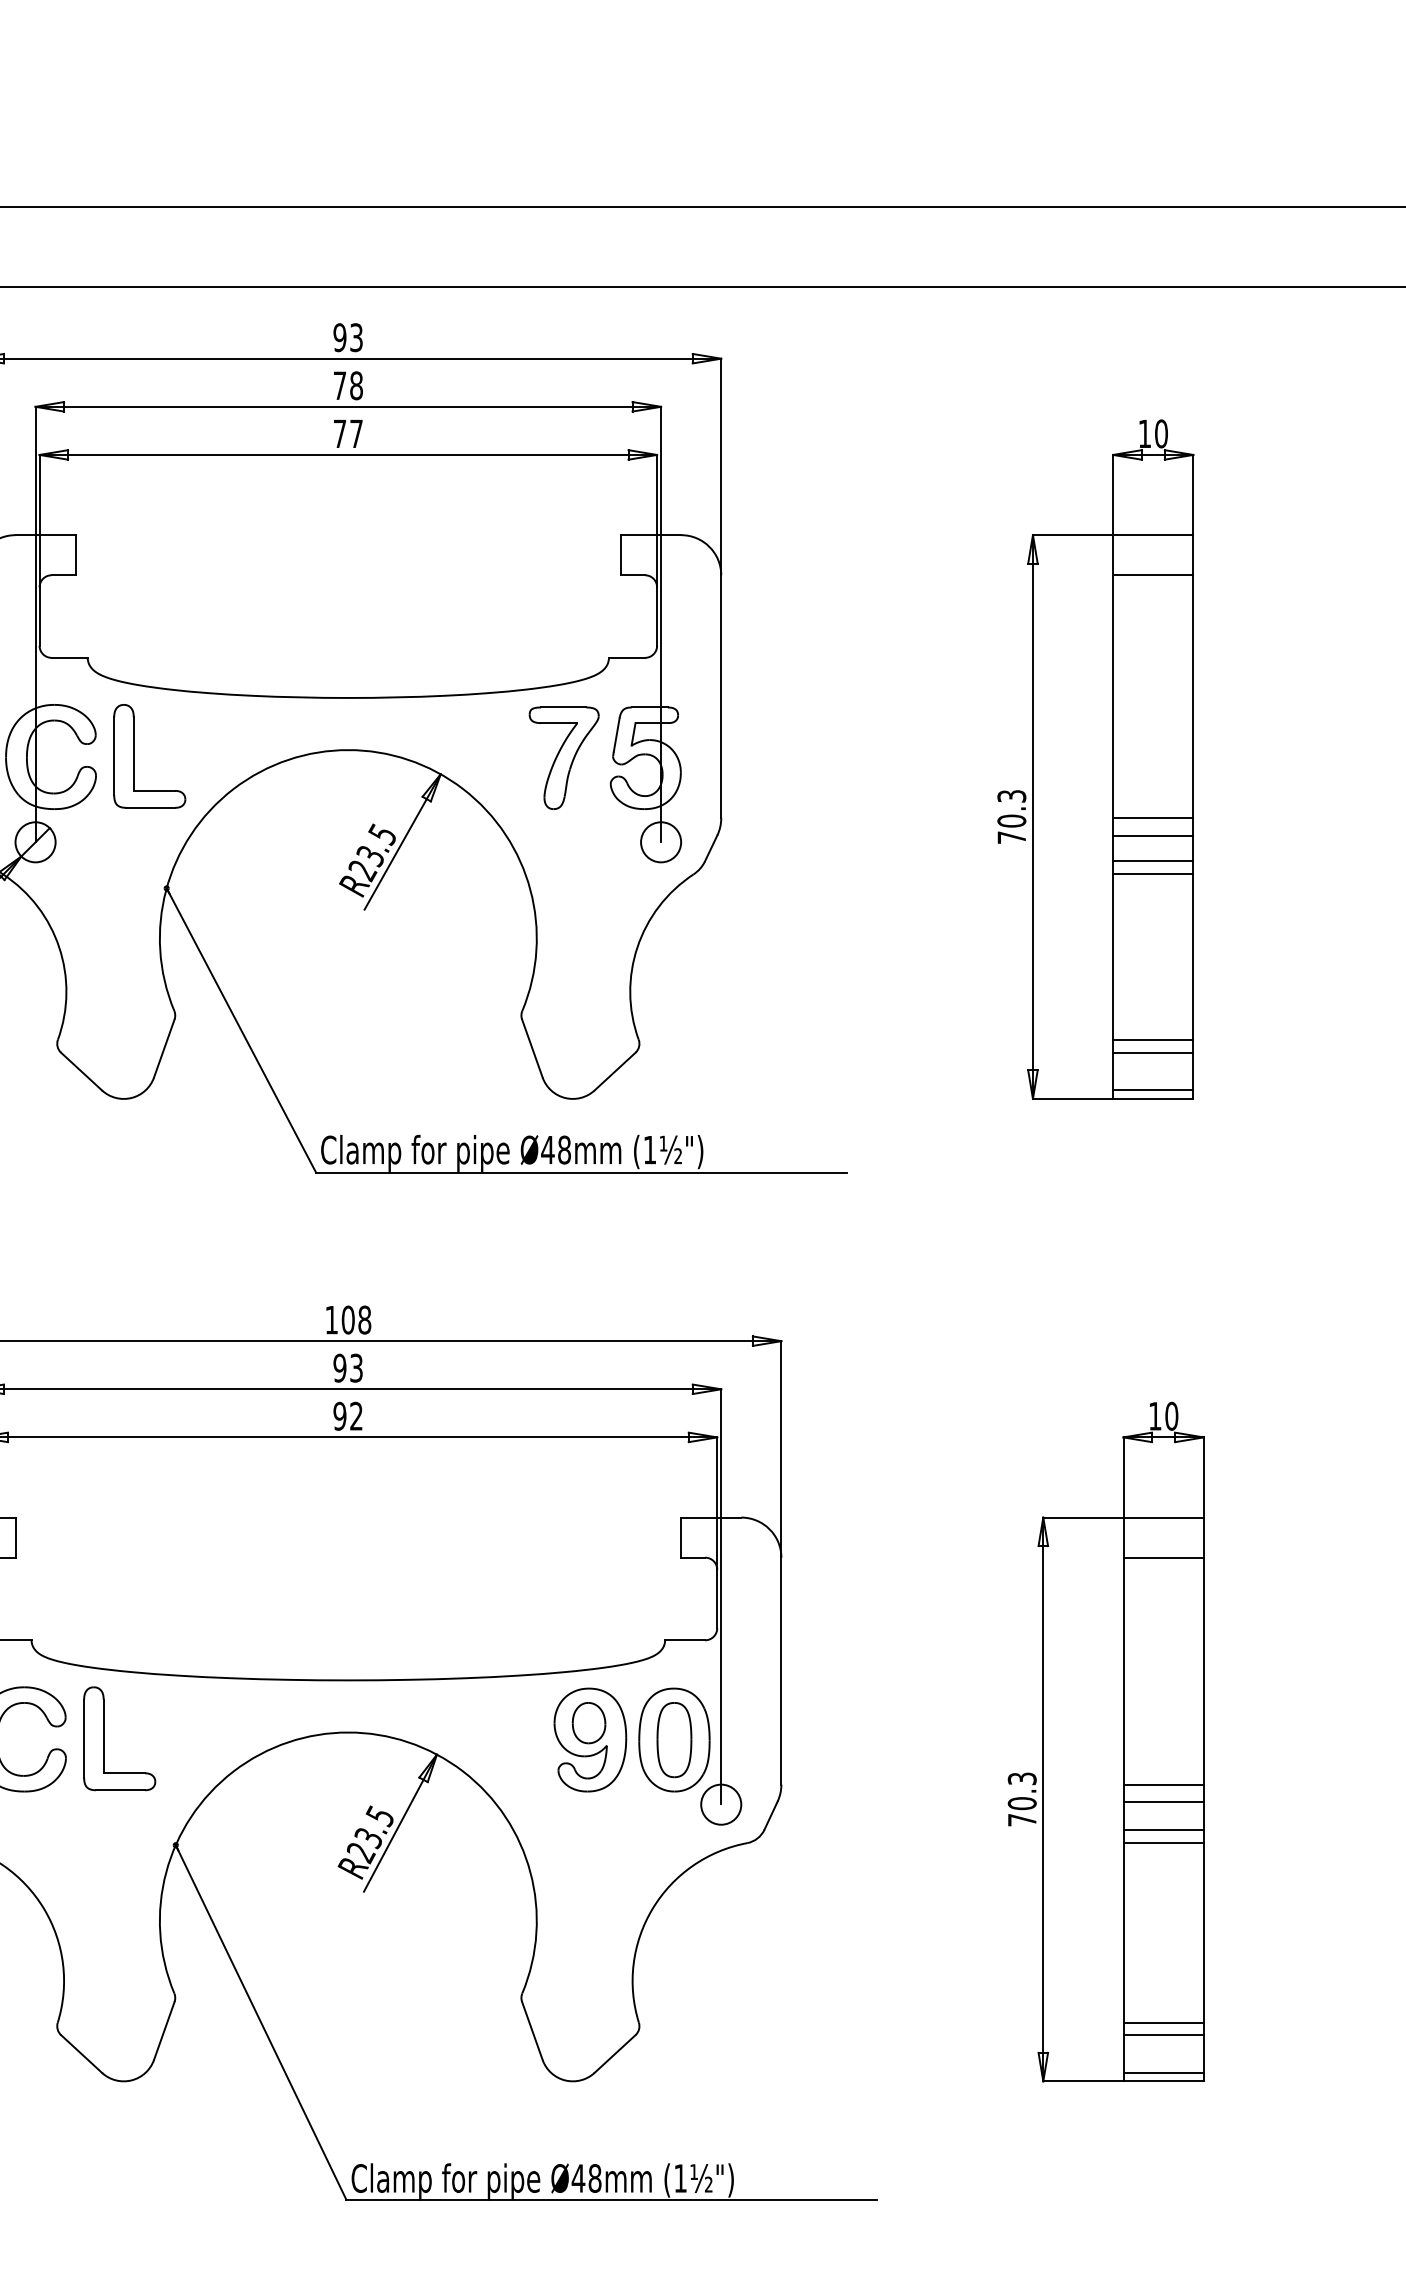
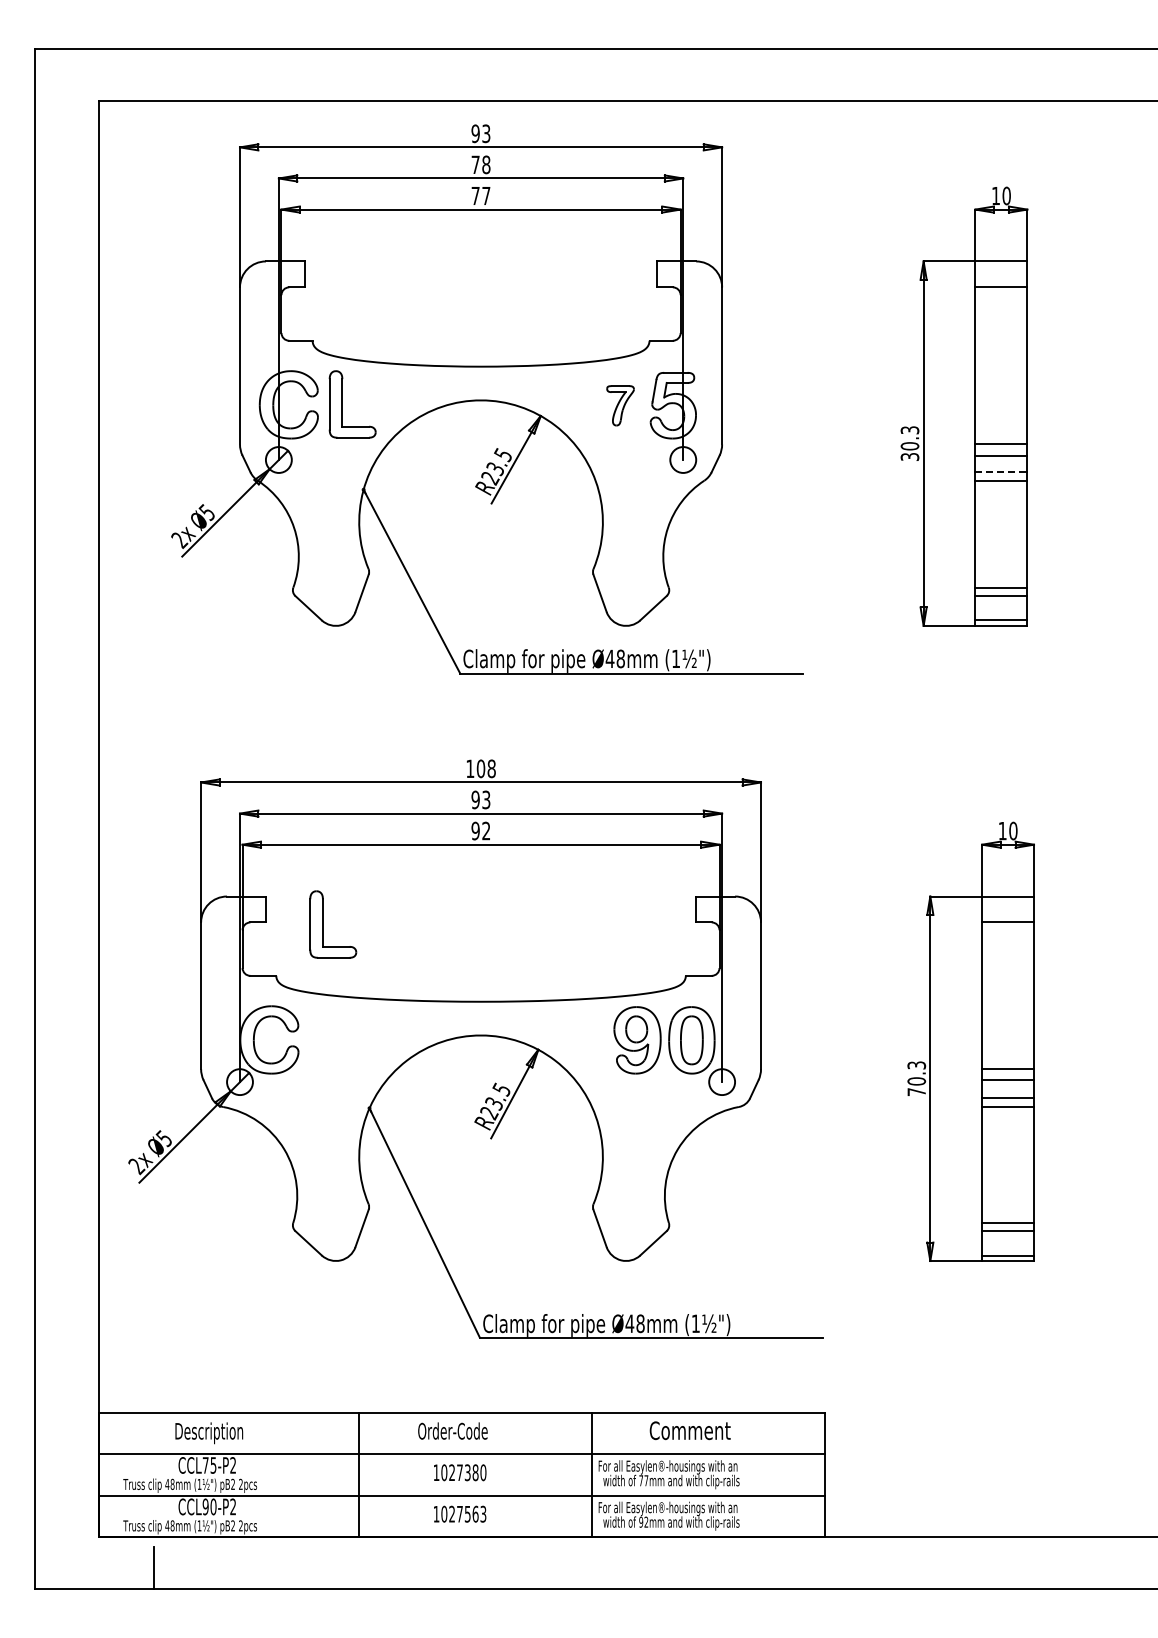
part: (564, 757) -> (620, 405), size x0.6
text: (1011, 836) -> (909, 456), 70.3 -> 30.3
line: (1153, 861) -> (1001, 472), solid -> dashed
part: (104, 1738) -> (323, 924), moved

